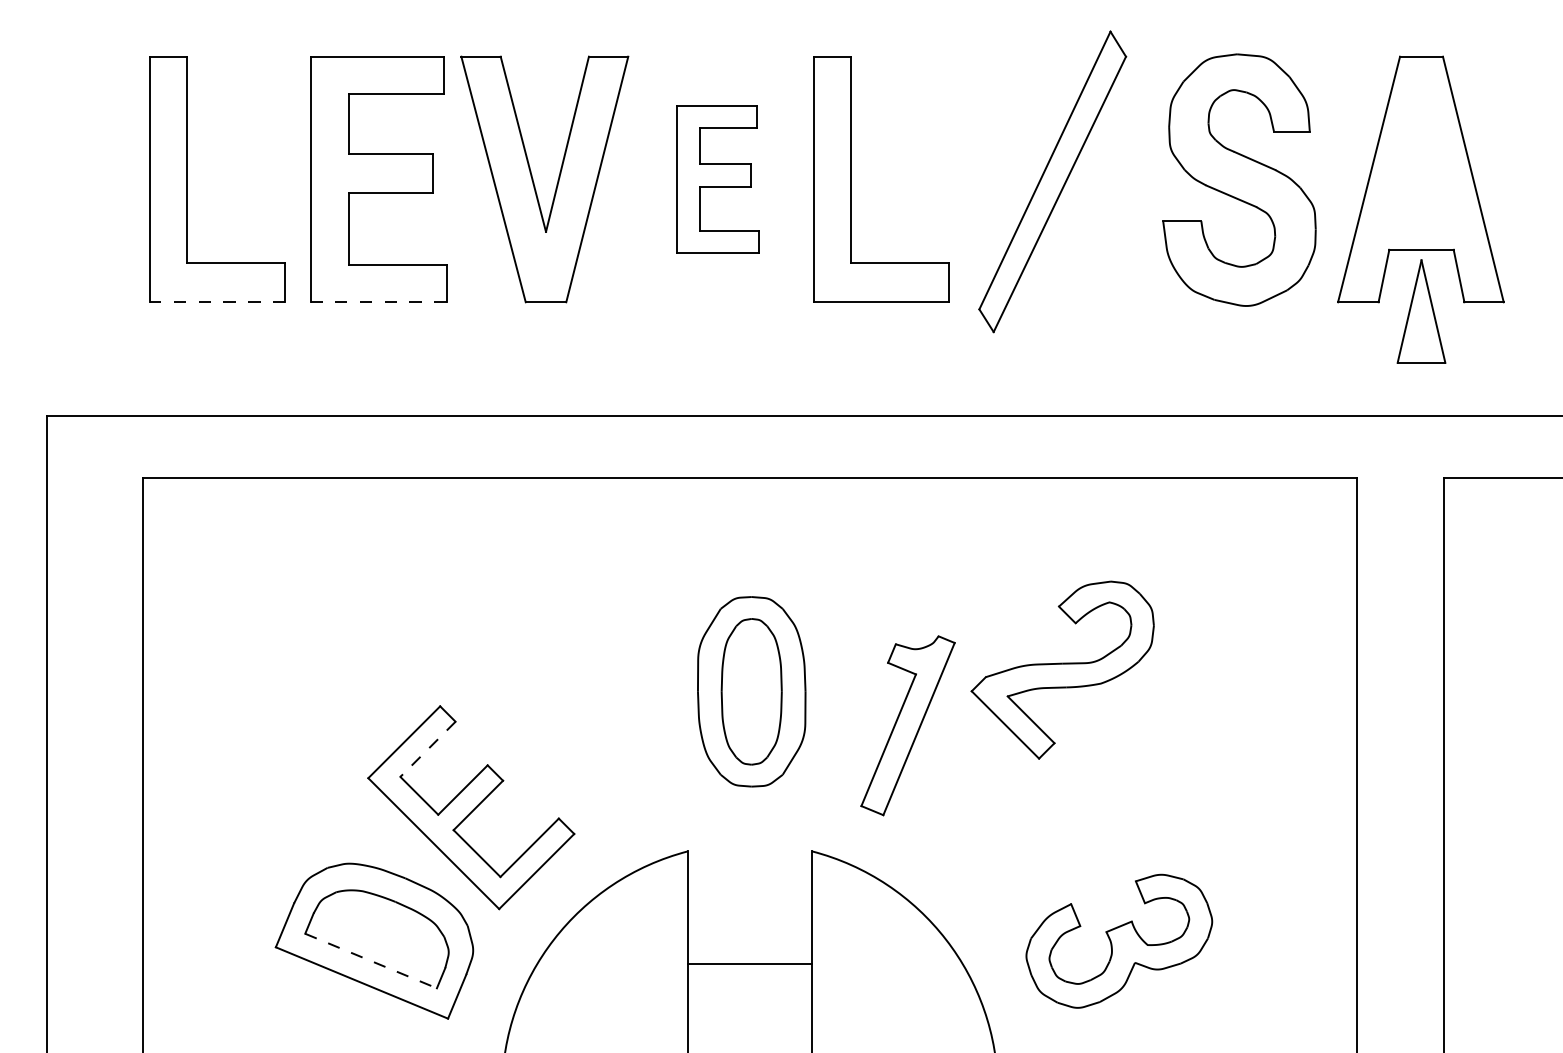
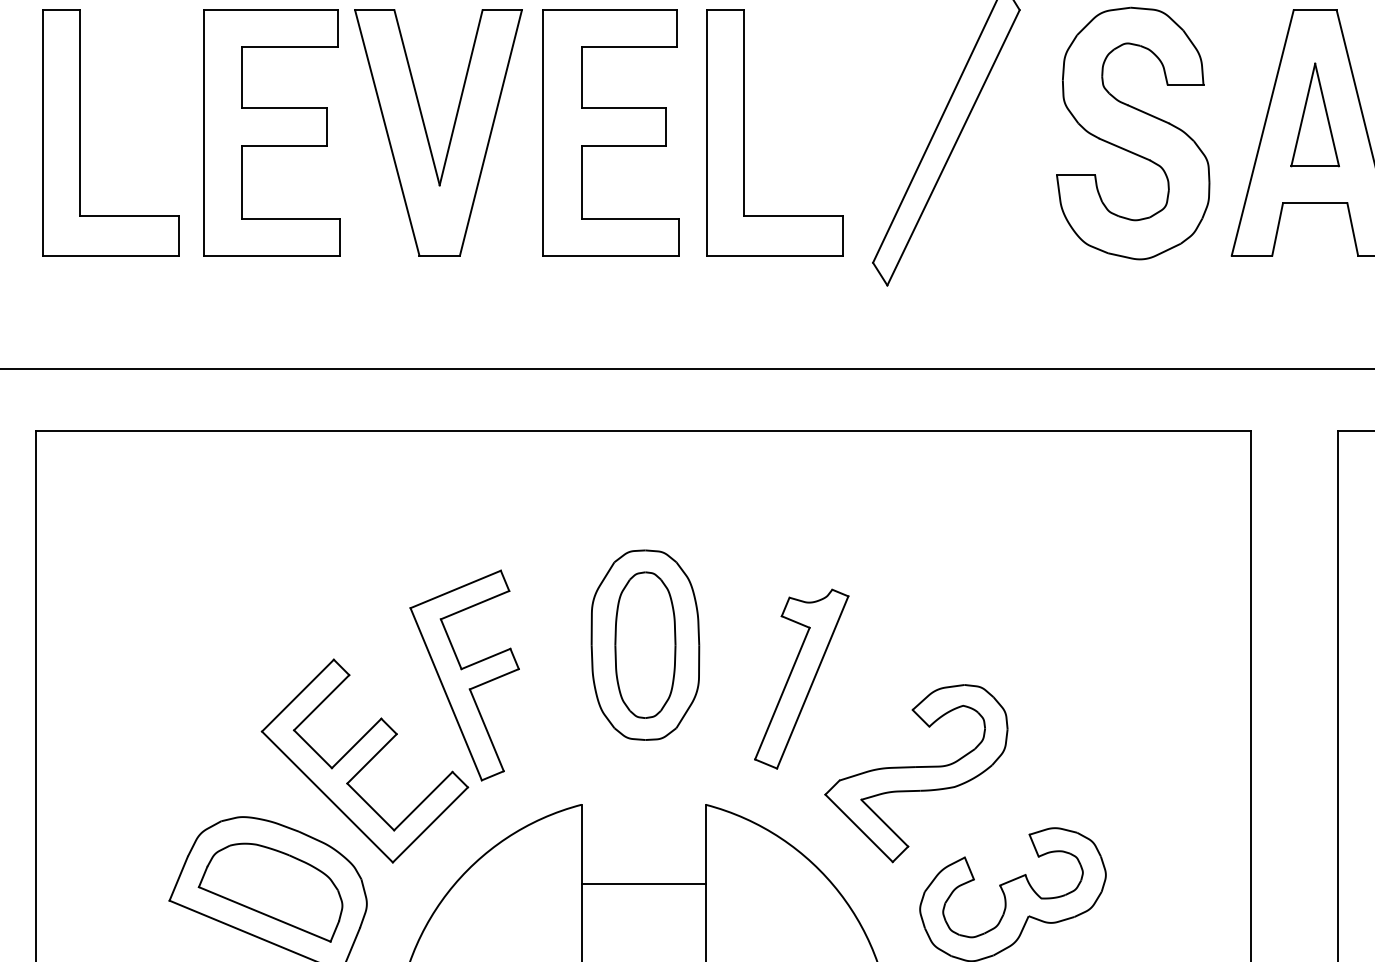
part: (717, 179) -> (611, 132), size x1.67
line: (217, 302) -> (111, 255), dashed -> solid
line: (378, 302) -> (272, 255), dashed -> solid
part: (1421, 311) -> (1315, 114), moved
part: (1062, 669) -> (916, 772), moved
part: (570, 721) -> (464, 674), added
line: (427, 749) -> (321, 702), dashed -> solid
line: (371, 961) -> (265, 914), dashed -> solid
line: (749, 964) -> (643, 883), moved

